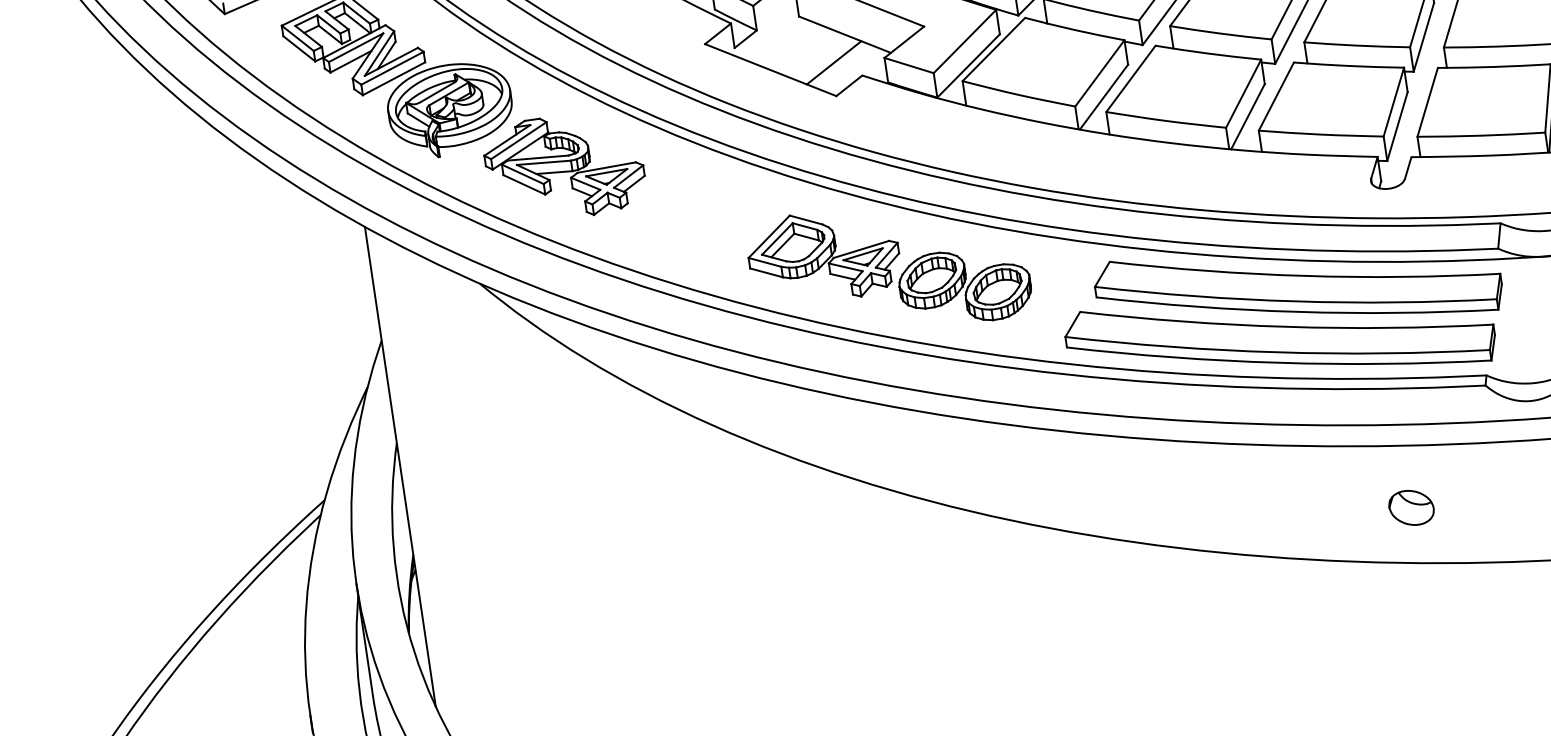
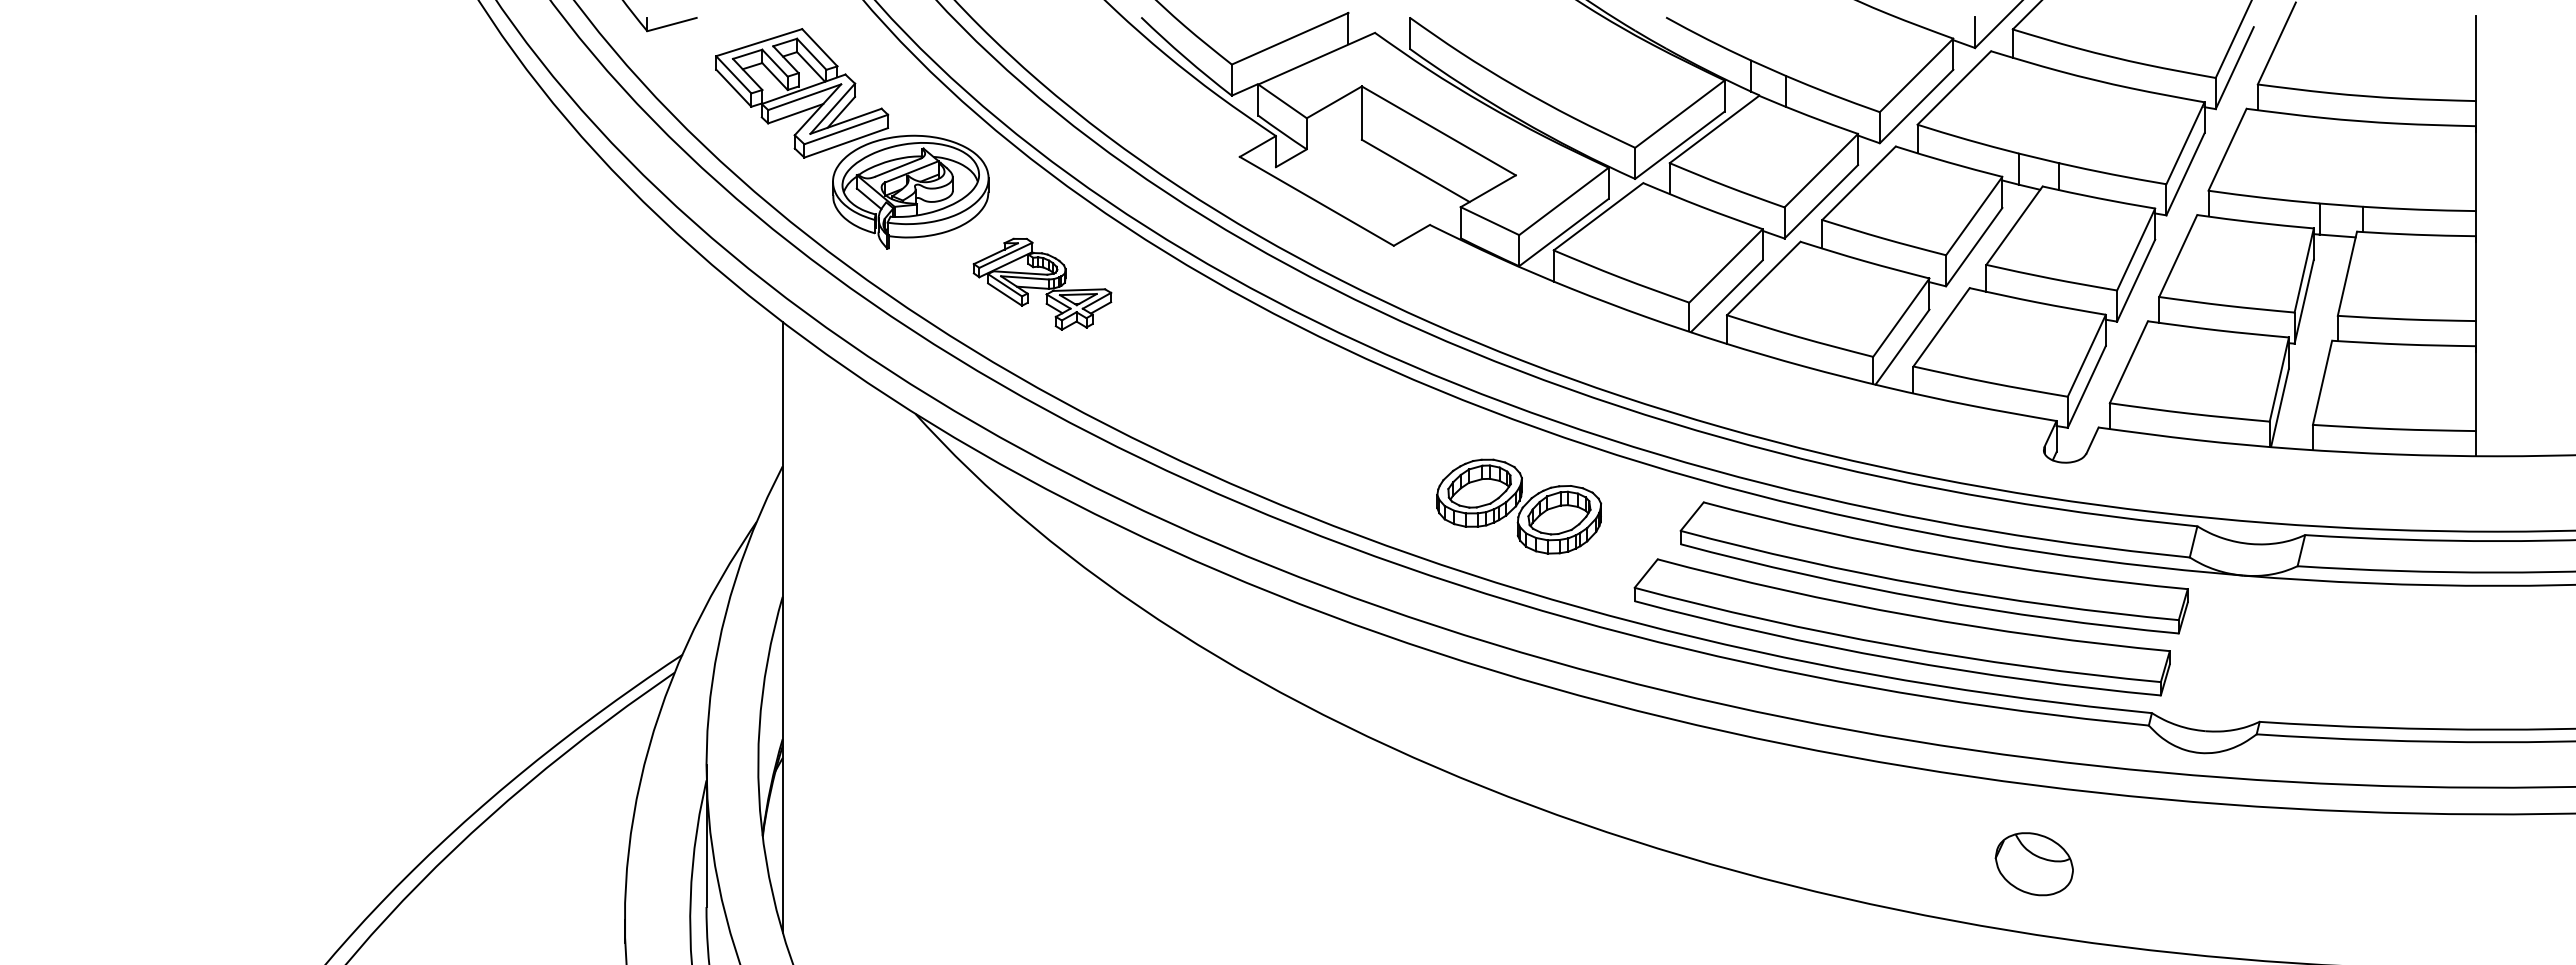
line: (834, 62) -> (1397, 203), removed
part: (564, 167) -> (1042, 284), size x0.7
part: (823, 255) -> (1348, 442), removed
part: (1410, 508) -> (2033, 864), size x1.4

